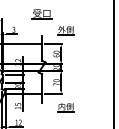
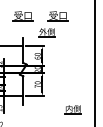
part: (76, 14) -> (57, 16), added
part: (65, 107) -> (72, 109), moved

